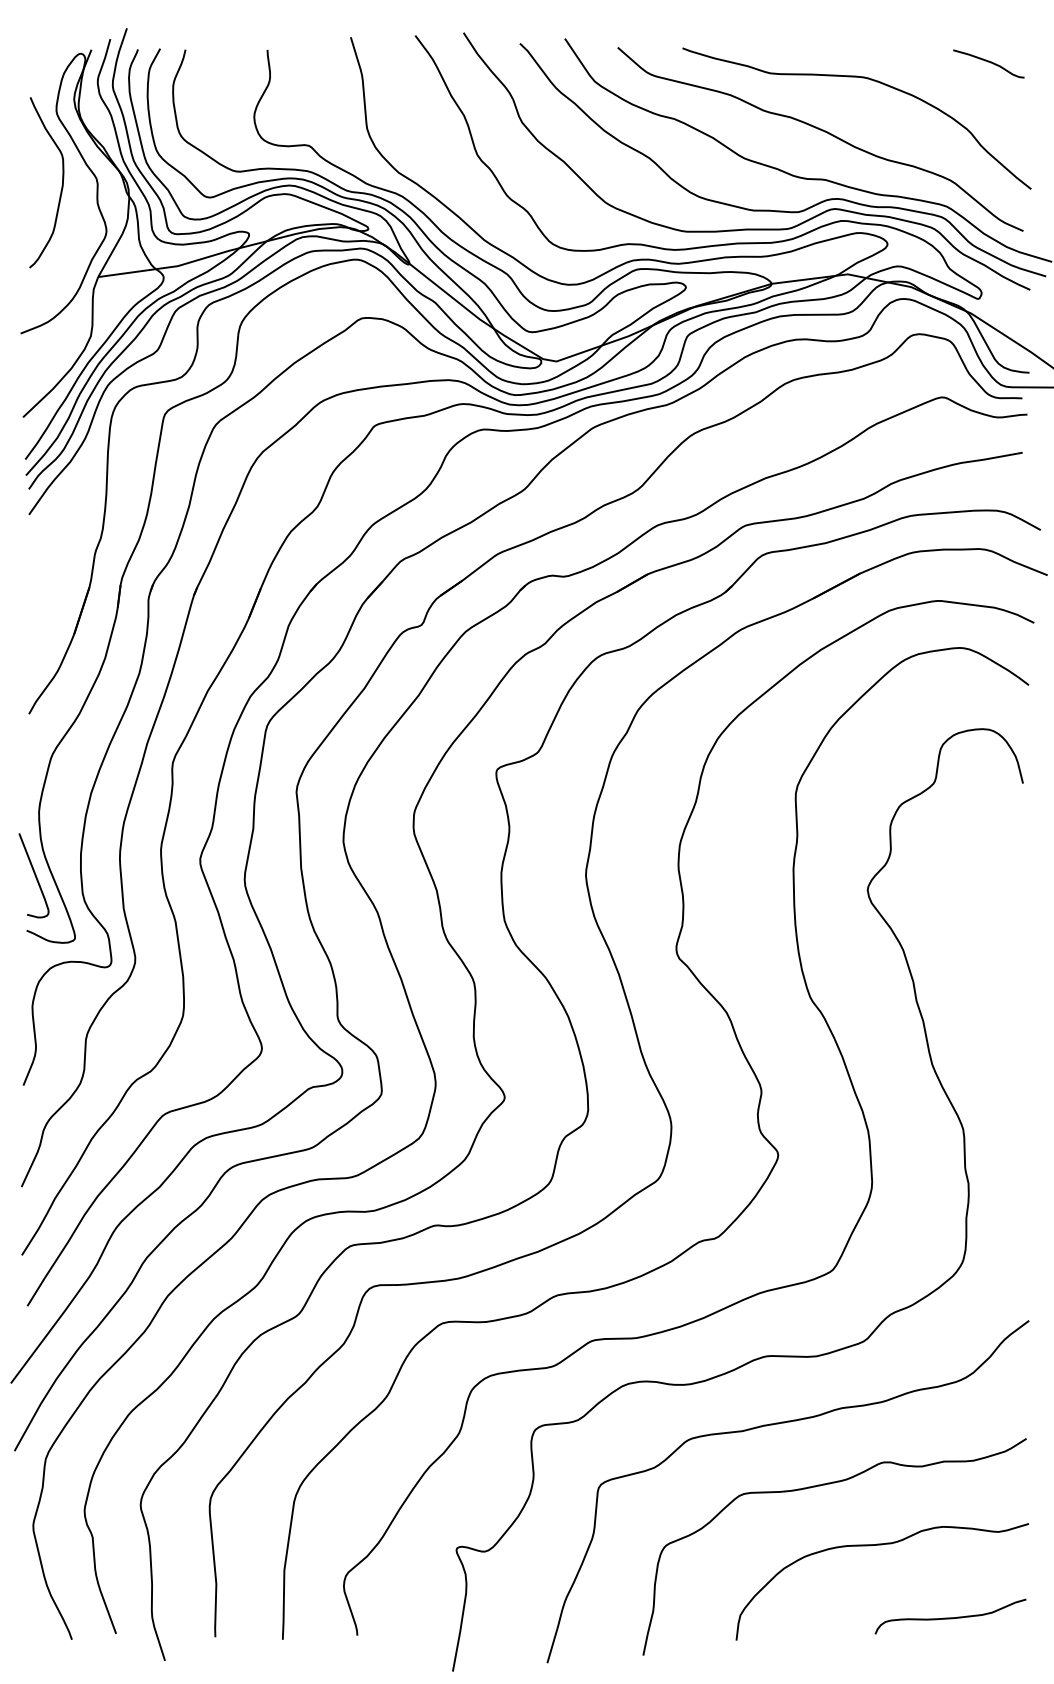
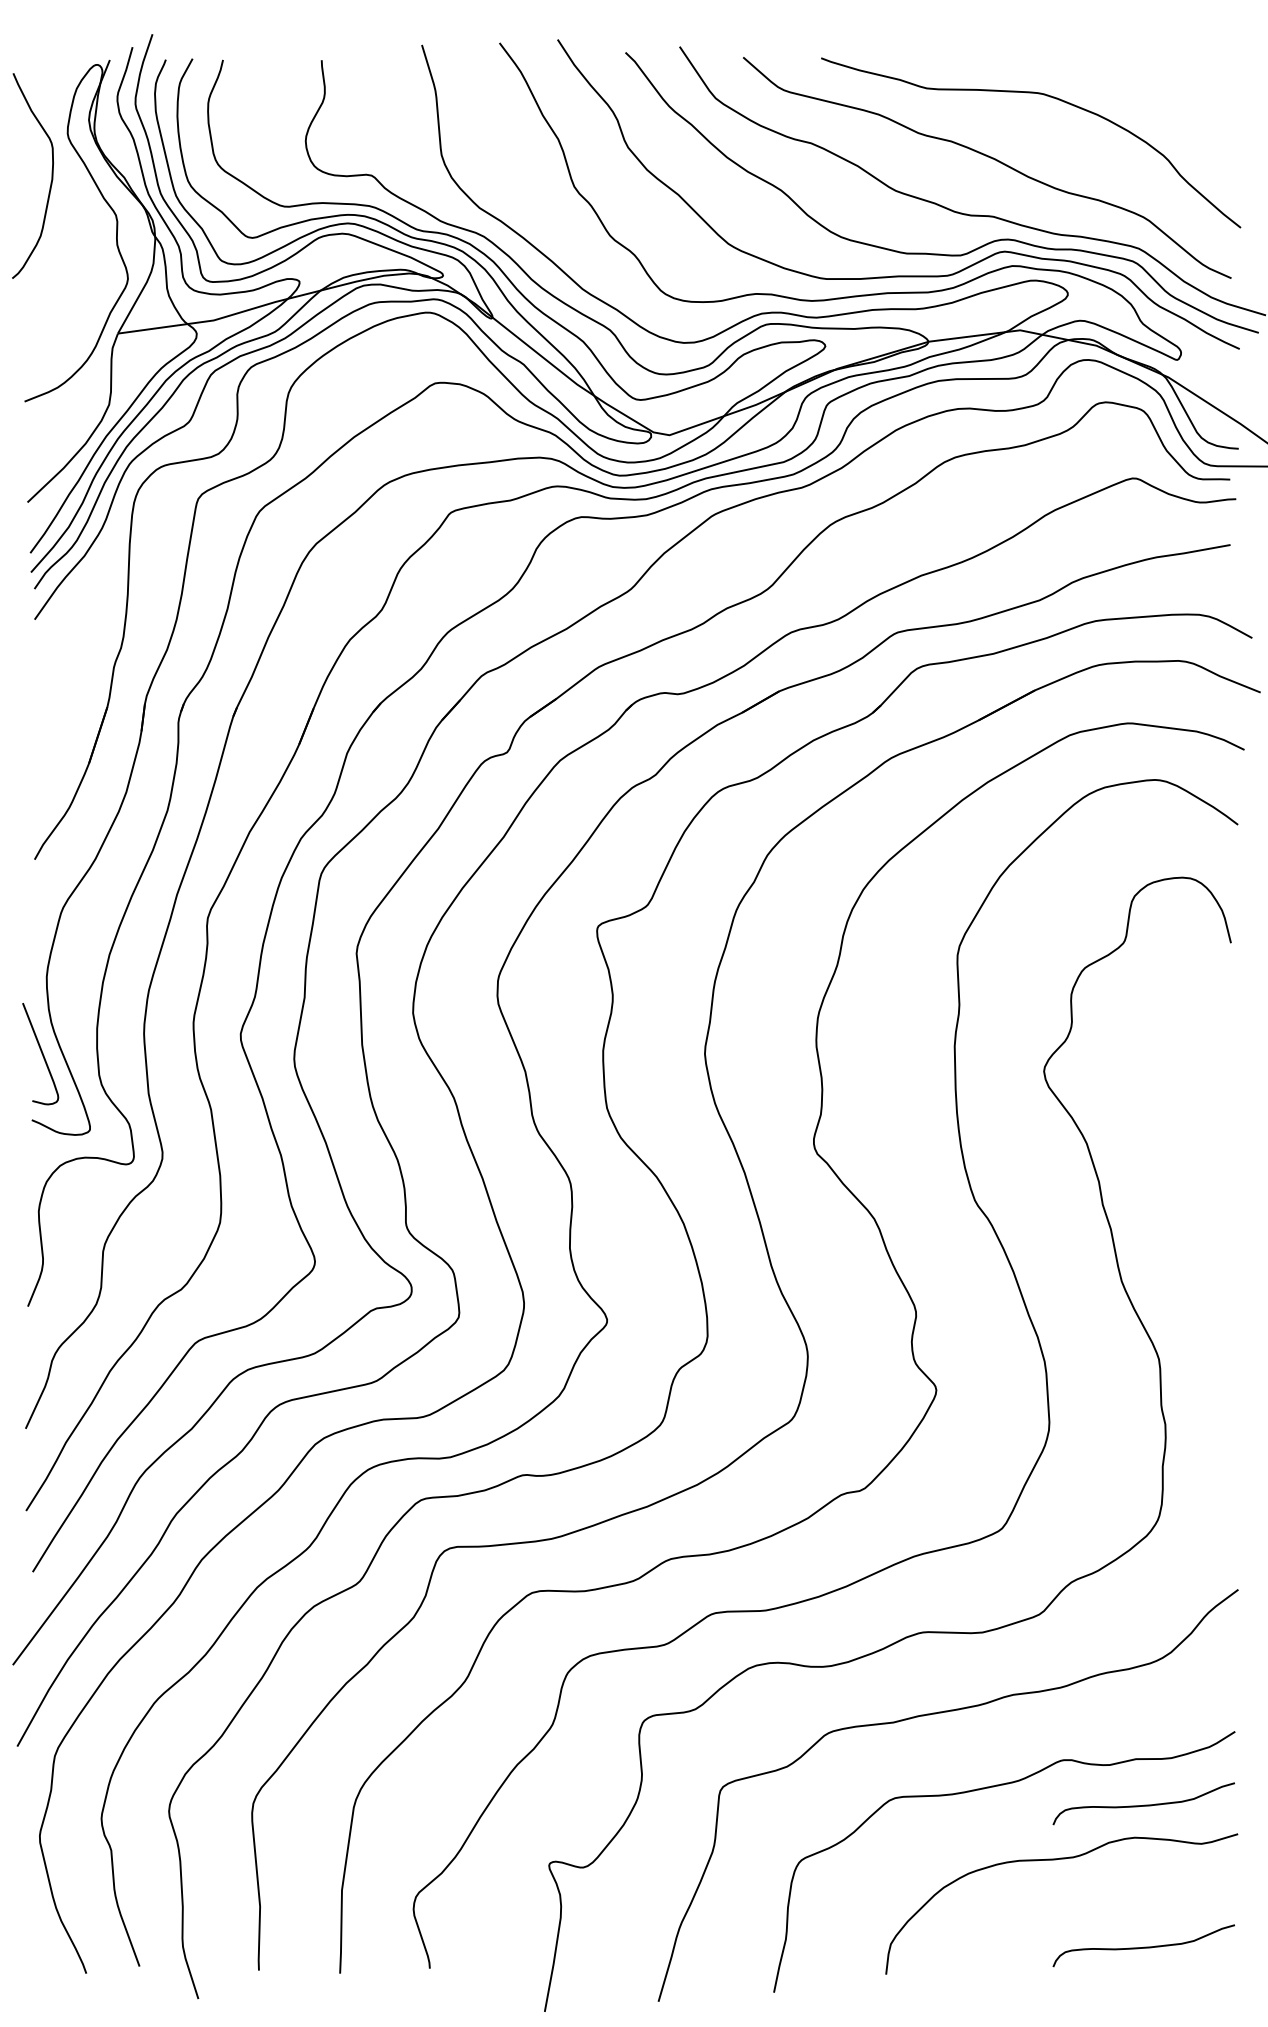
curve: (988, 62) -> (1189, 75), removed
curve: (62, 182) -> (51, 175), moved
curve: (951, 1499) -> (1144, 1804), added

